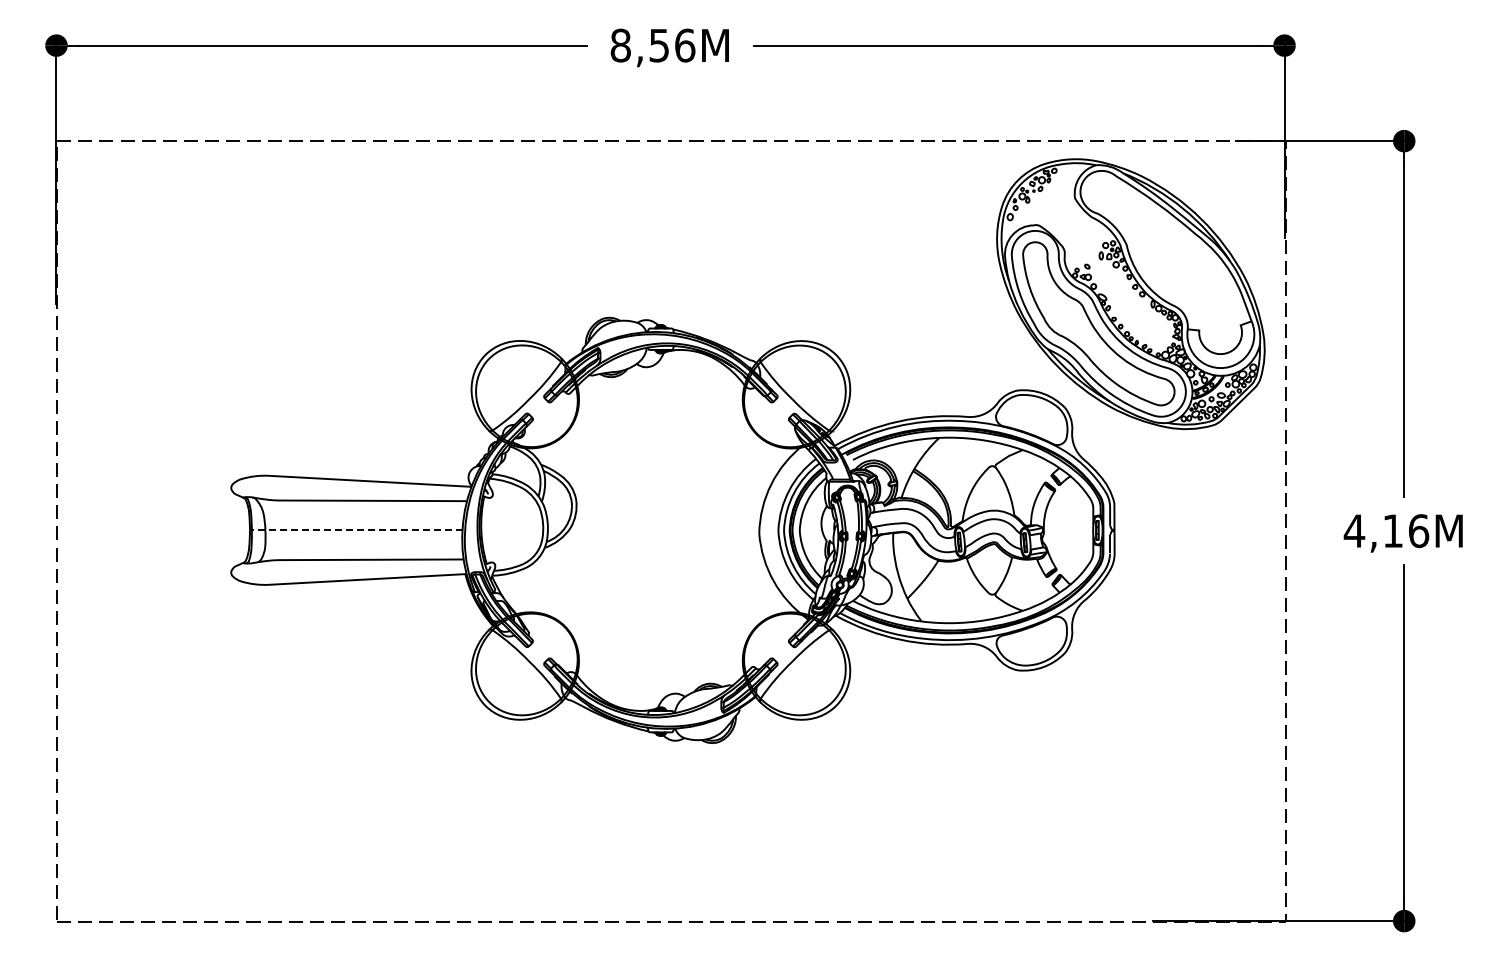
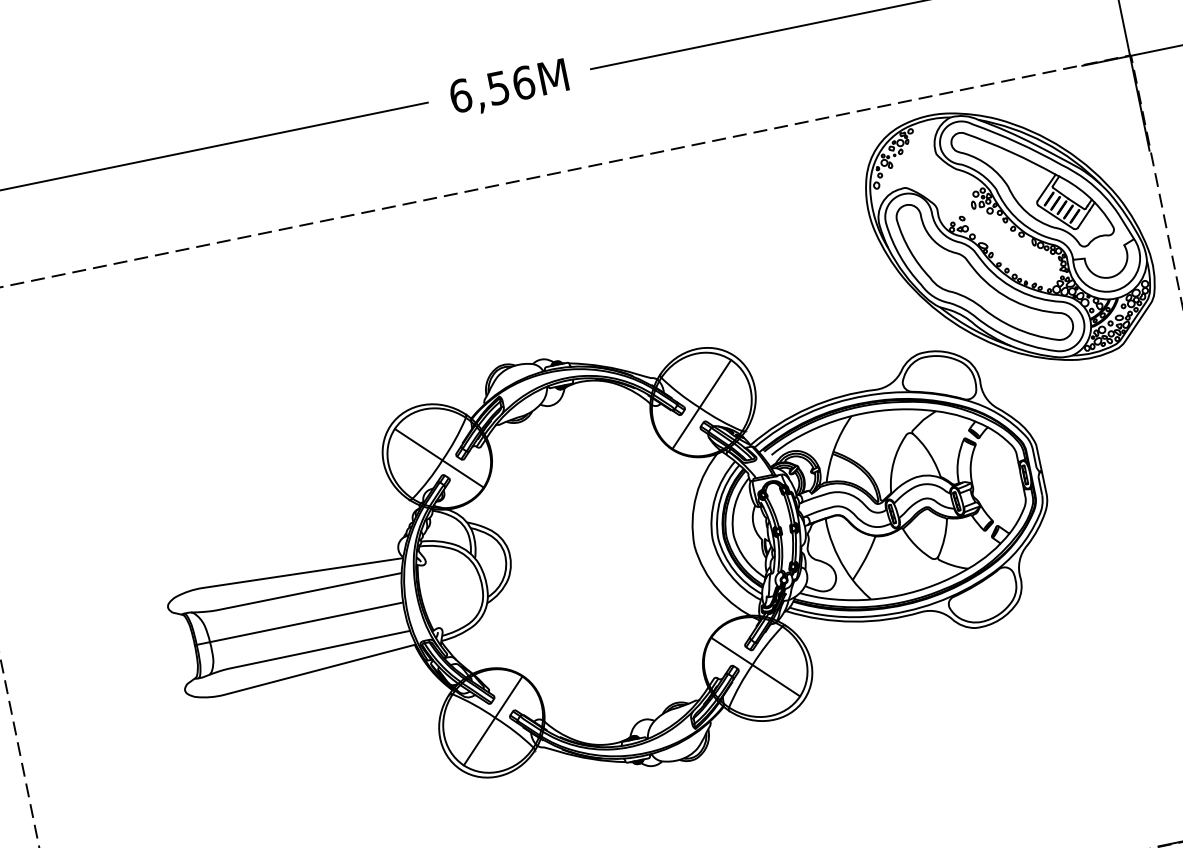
text: (620, 45) -> (460, 95), 8,56M -> 6,56M
part: (1162, 250) -> (1032, 187), added
line: (526, 395) -> (438, 457), added
line: (794, 396) -> (701, 404), added
line: (355, 530) -> (298, 624), dashed -> solid
line: (526, 664) -> (492, 721), added
line: (794, 664) -> (755, 667), added

